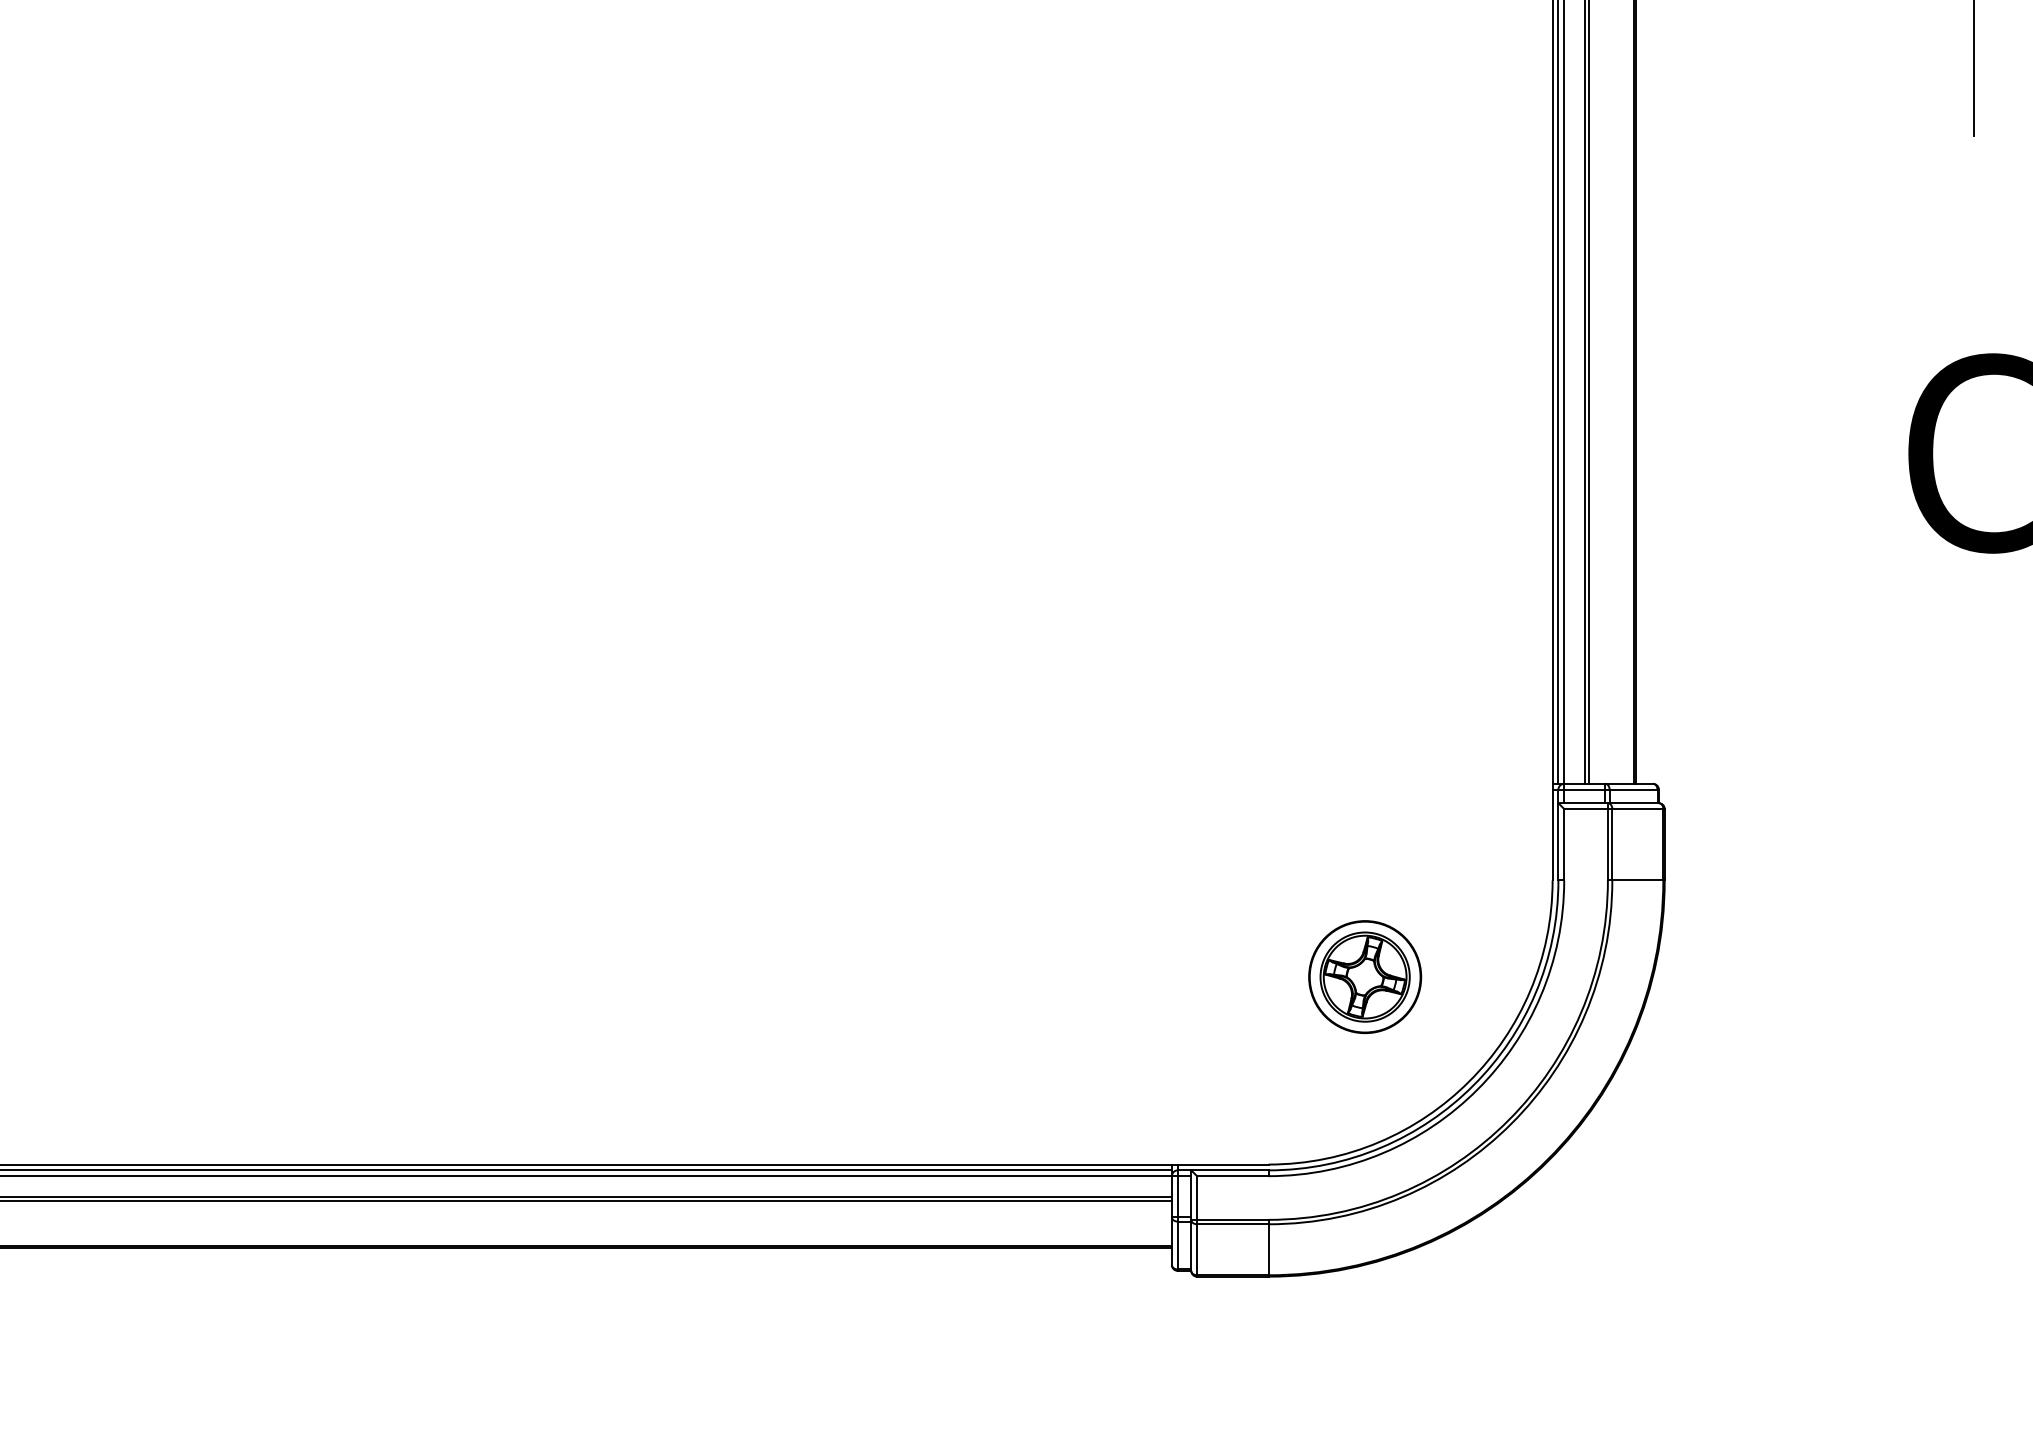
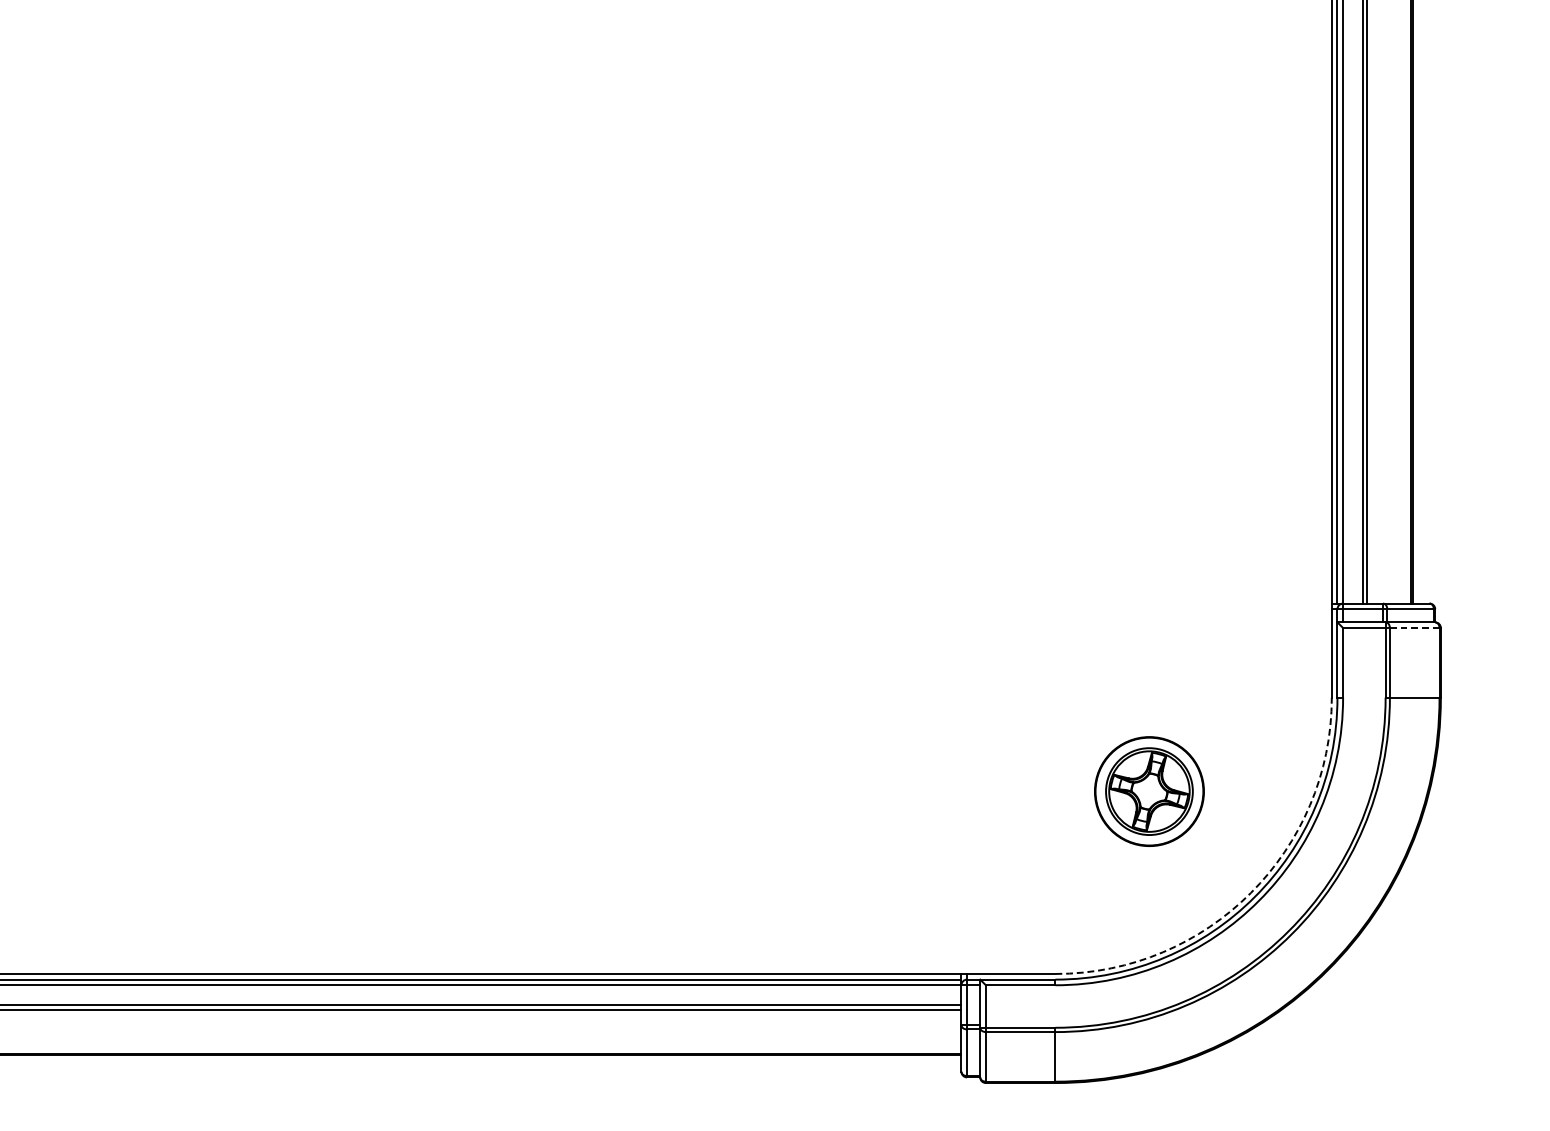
line: (1638, 808) -> (1415, 627), solid -> dashed
arc: (1469, 1081) -> (1250, 893), solid -> dashed

